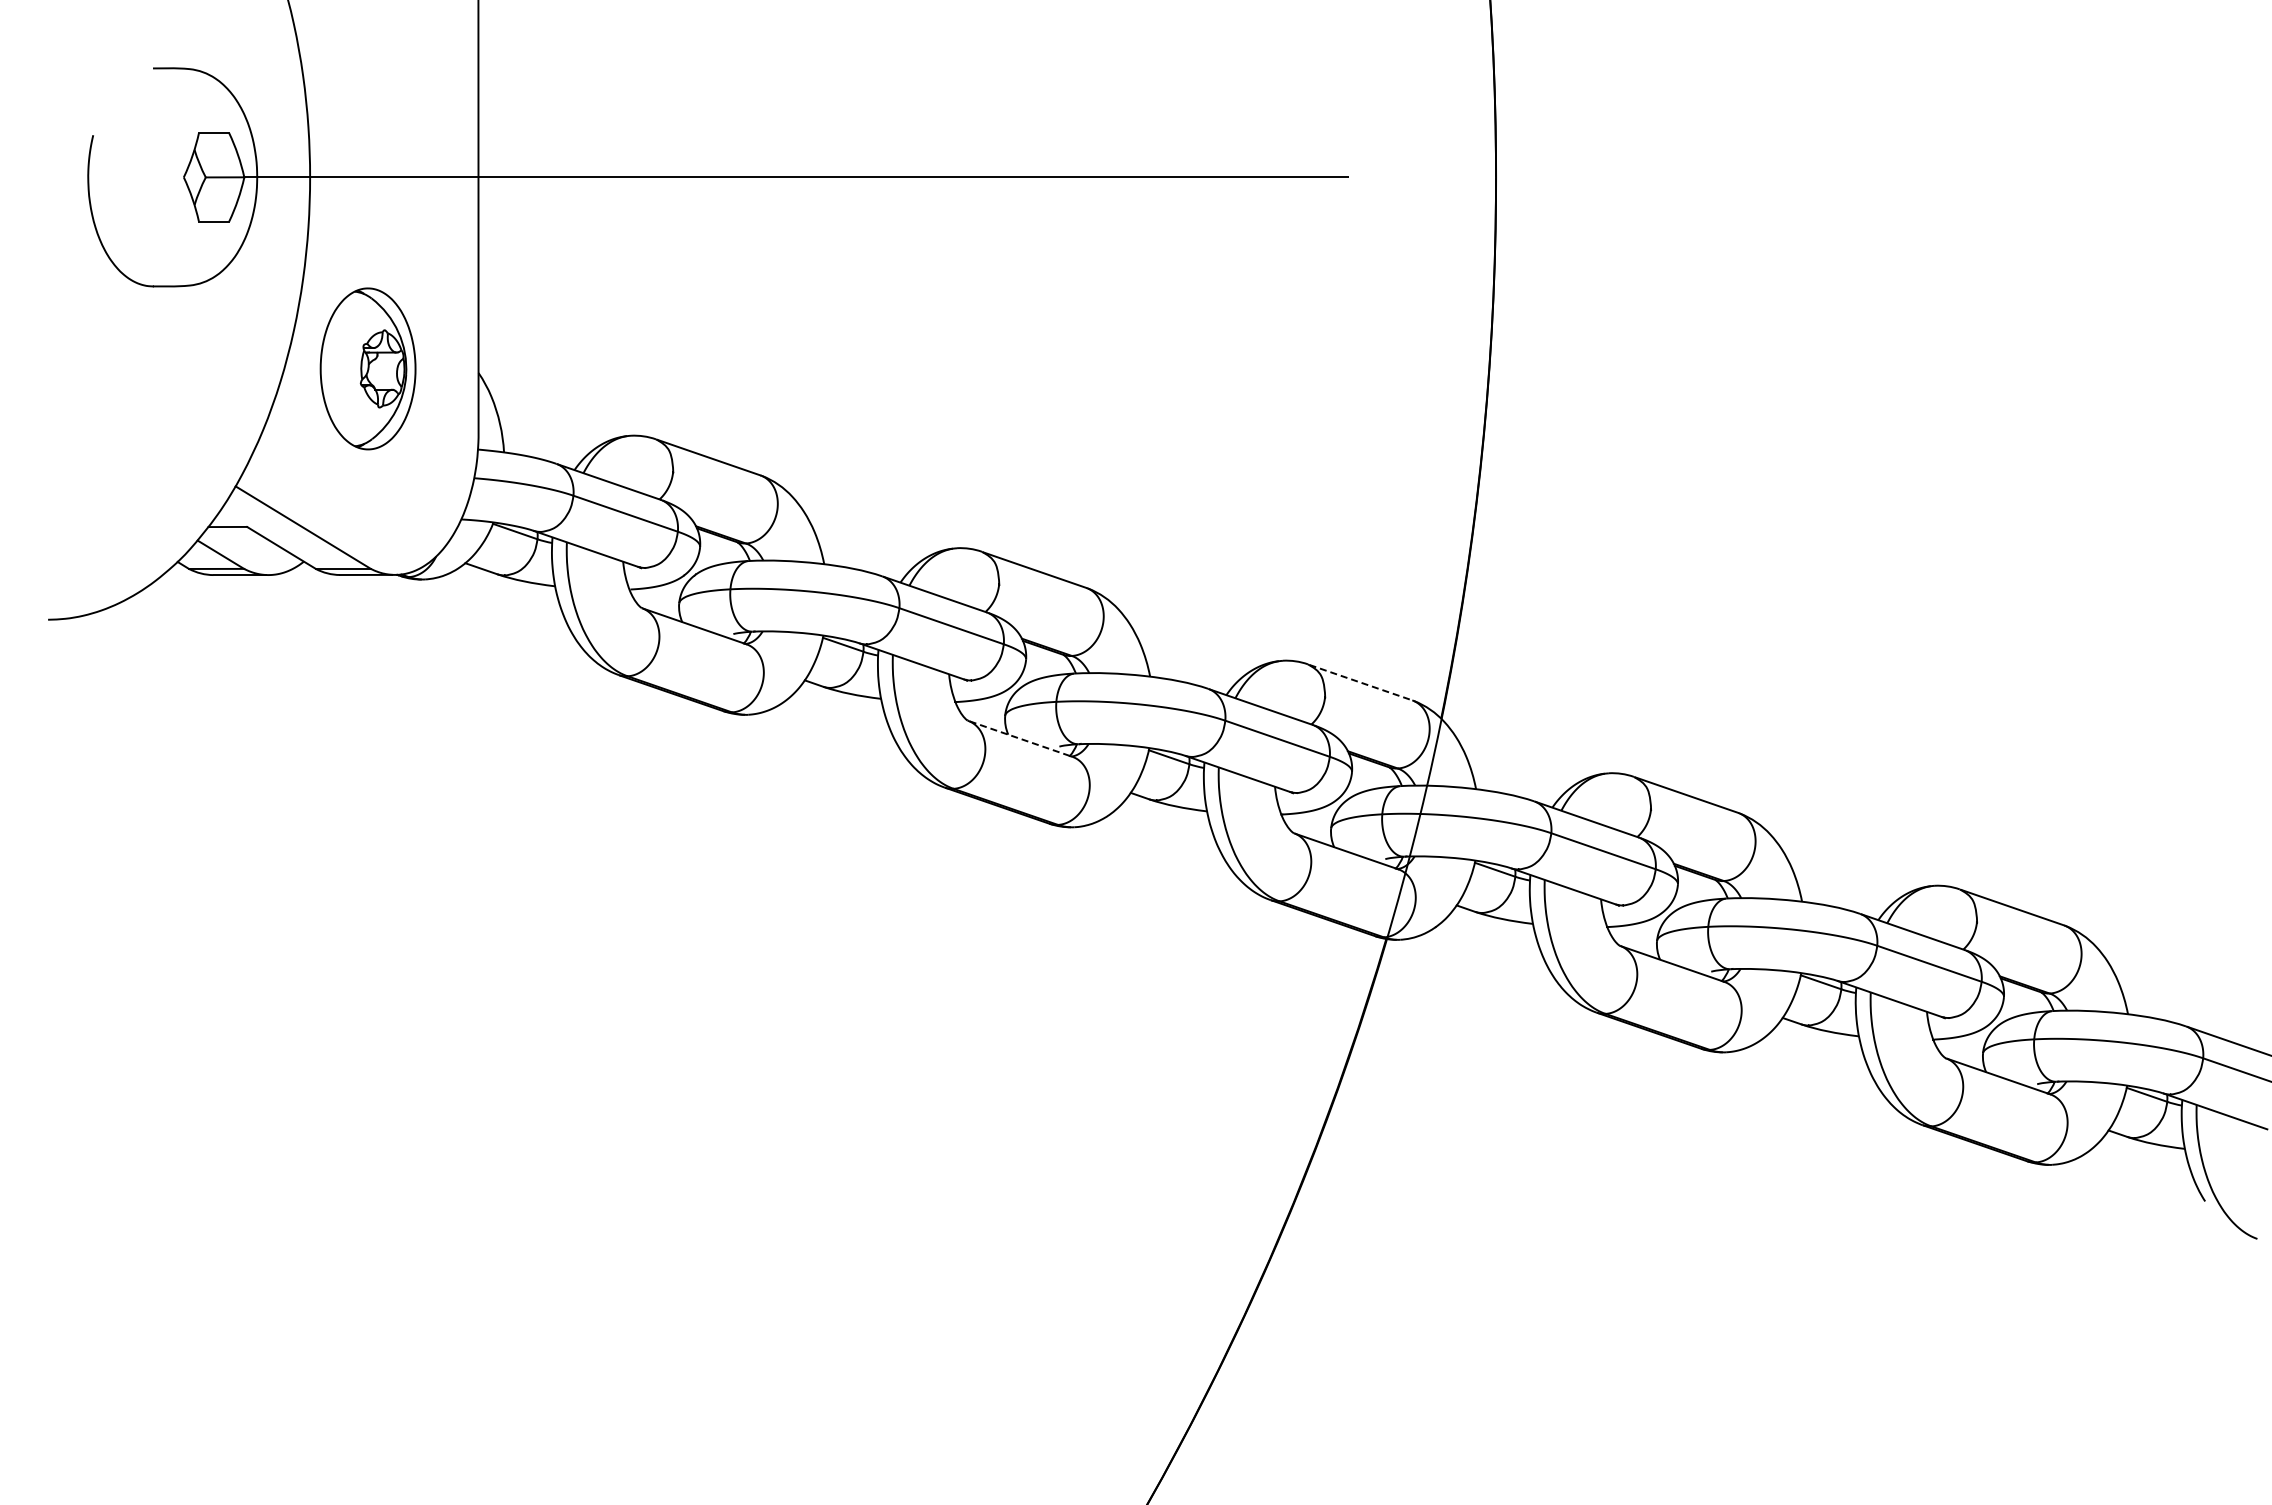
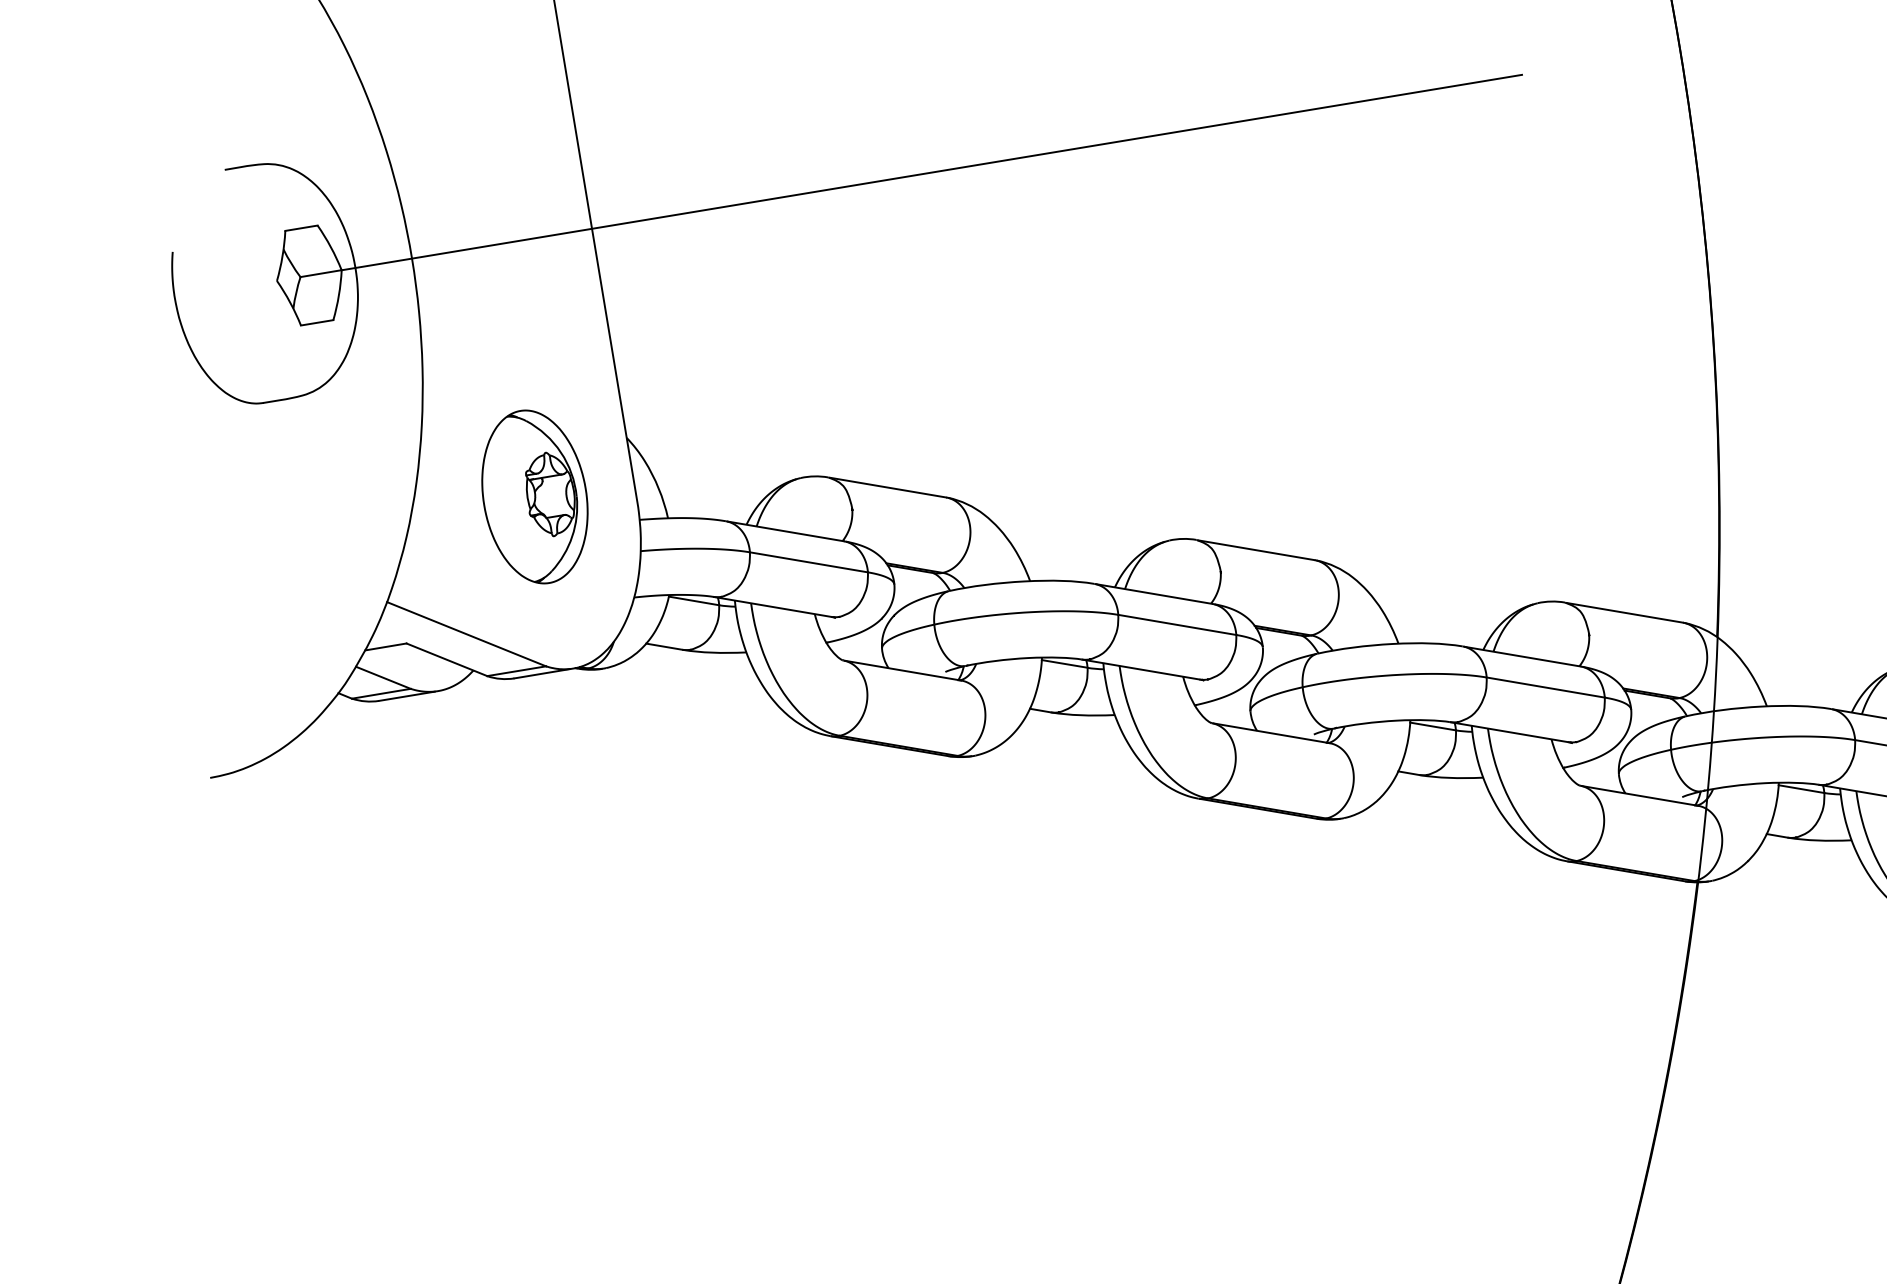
part: (367, 368) -> (534, 496), moved
line: (1361, 682) -> (1625, 612), dashed -> solid
line: (1021, 739) -> (1272, 733), dashed -> solid

